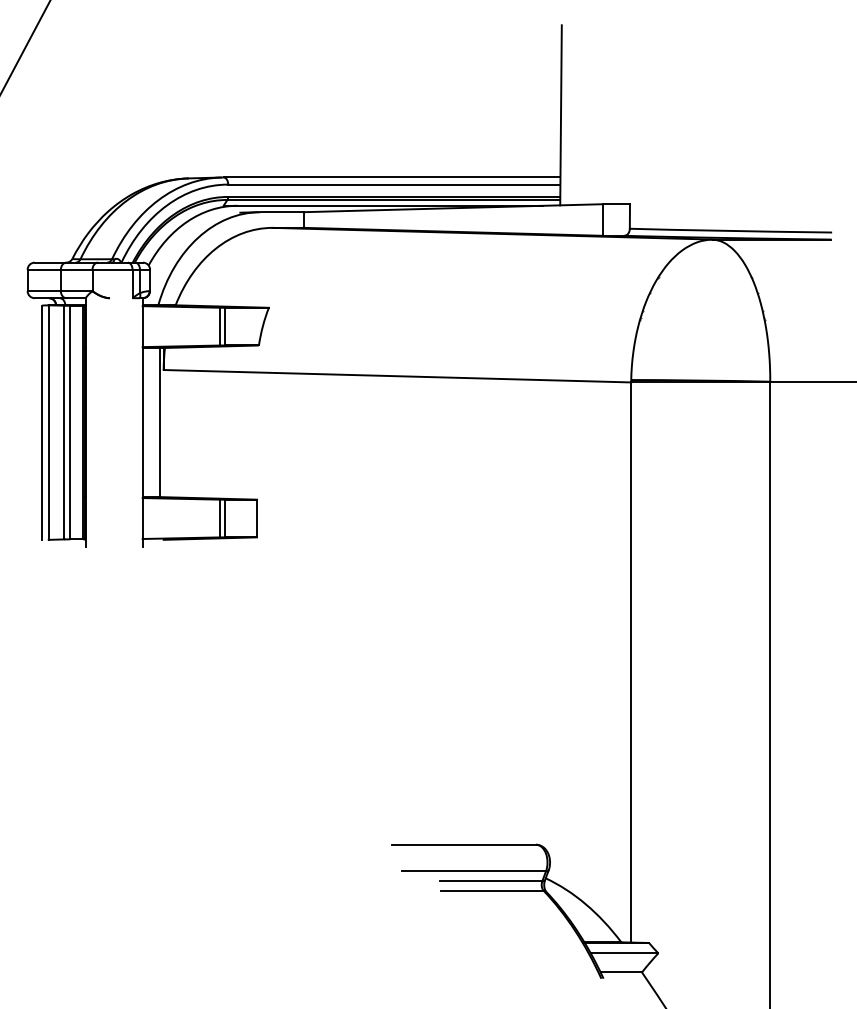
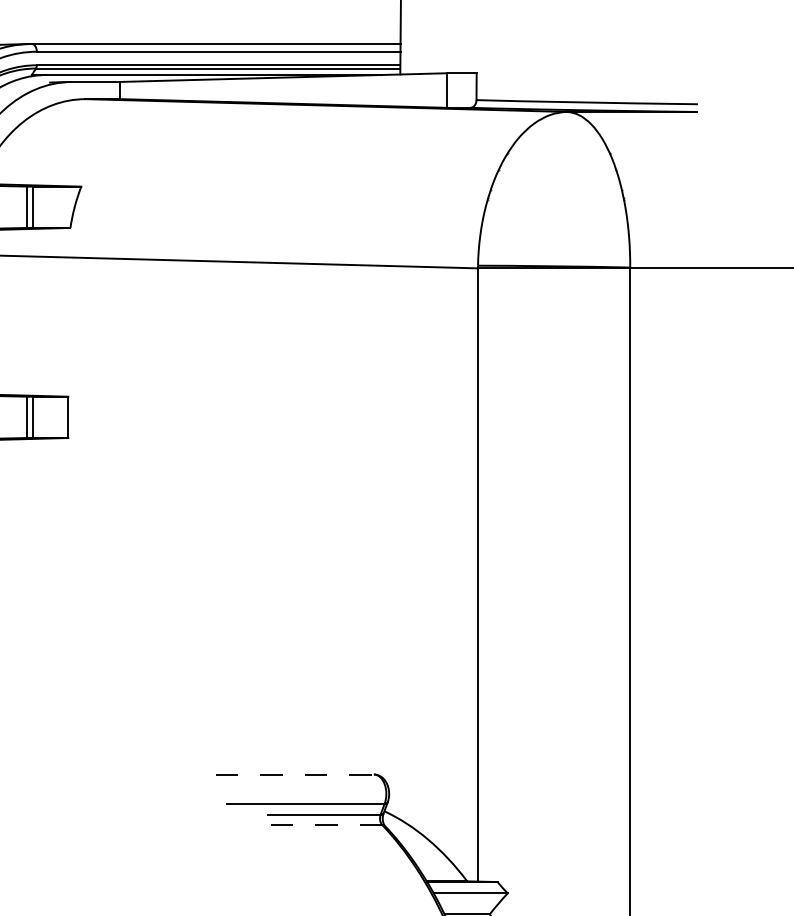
line: (464, 844) -> (295, 774), solid -> dashed
line: (491, 890) -> (325, 824), solid -> dashed

